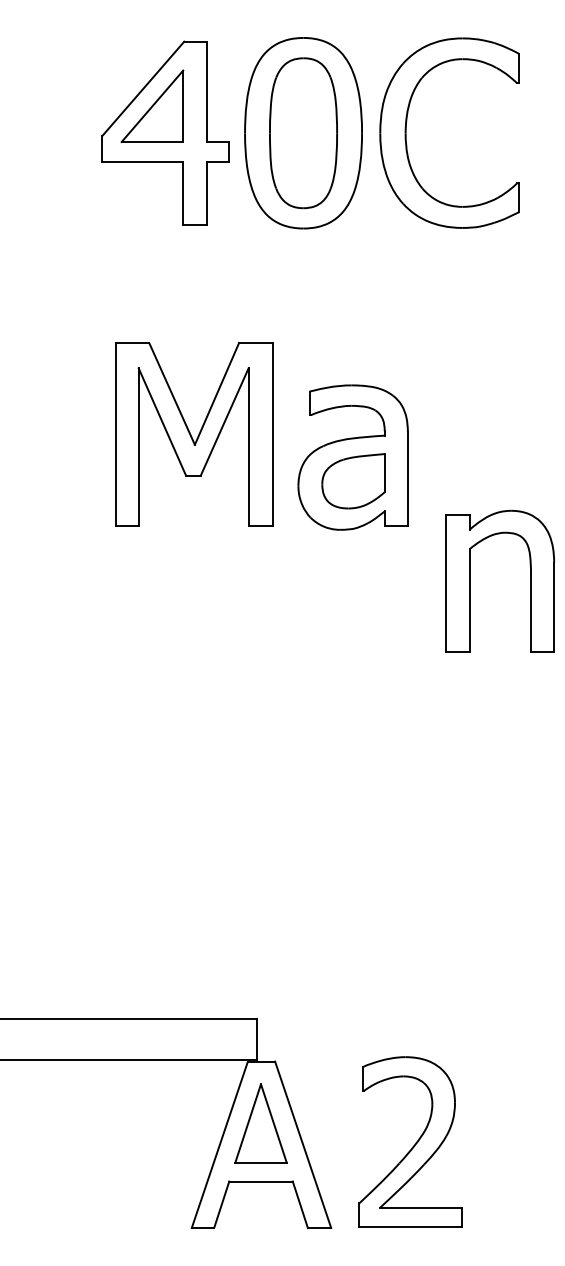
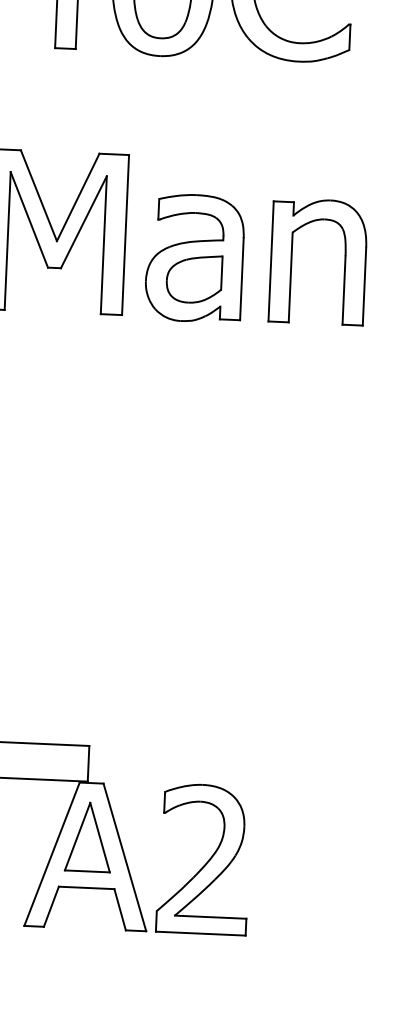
part: (470, 580) -> (292, 259), moved
part: (410, 1141) -> (203, 858), moved

